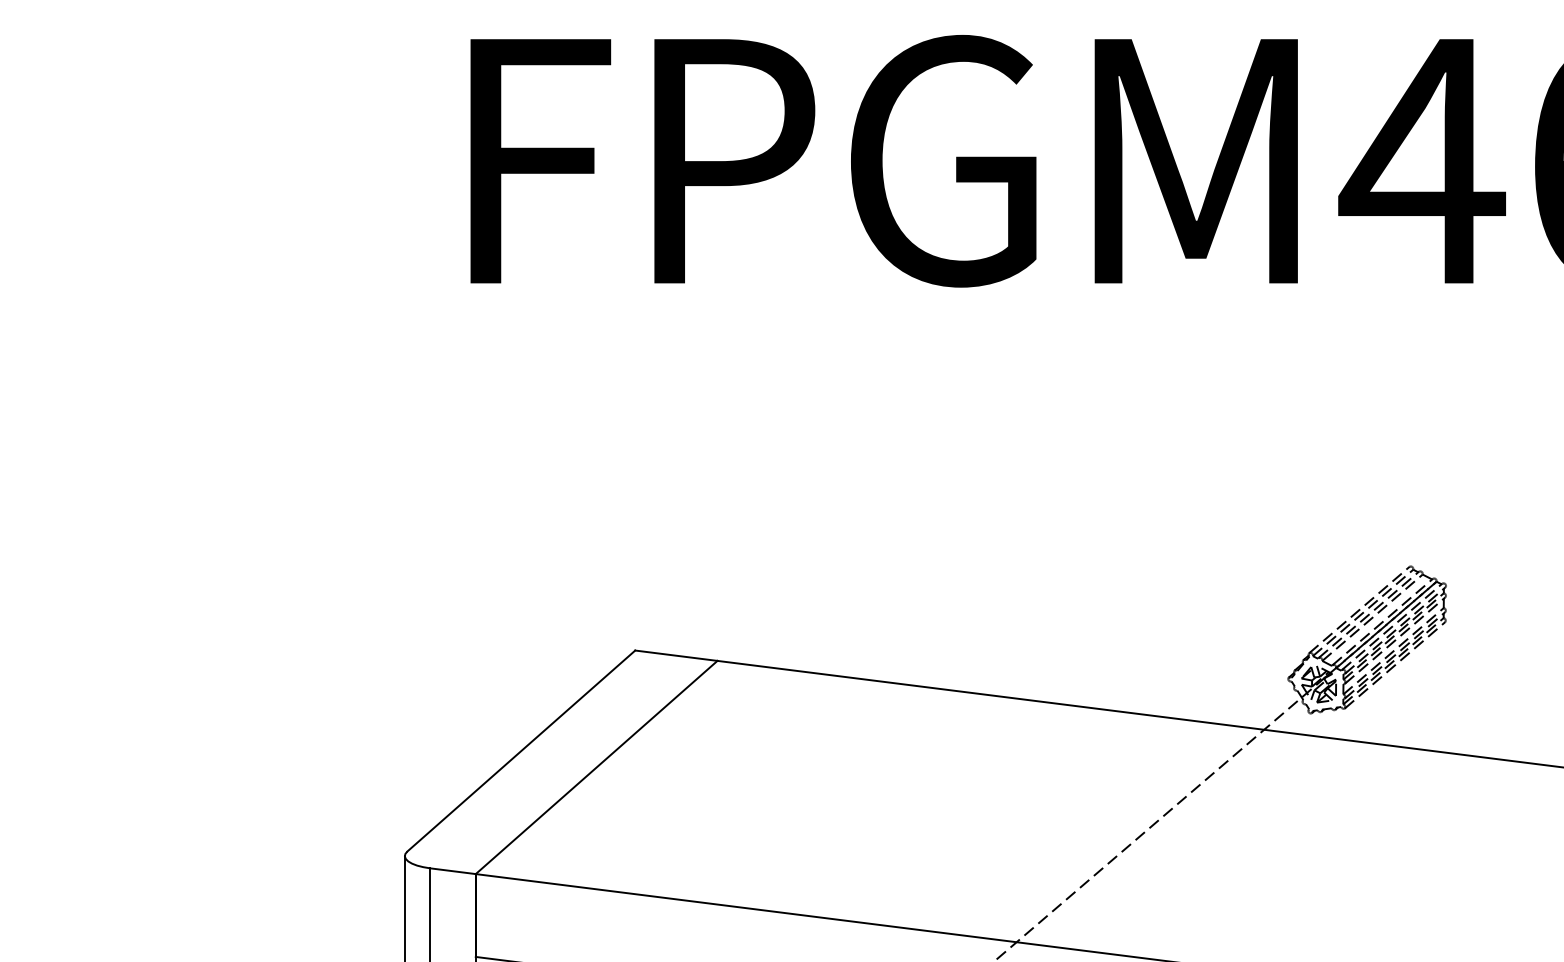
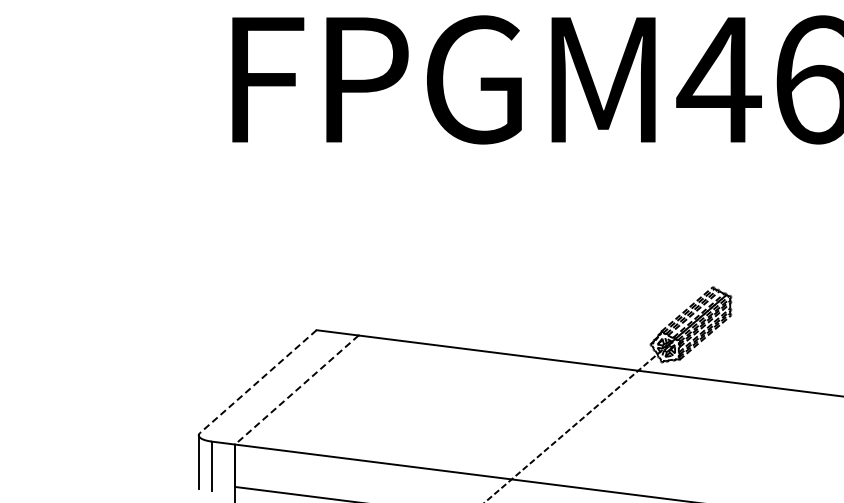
line: (521, 750) -> (258, 381), solid -> dashed
line: (595, 768) -> (296, 390), solid -> dashed

